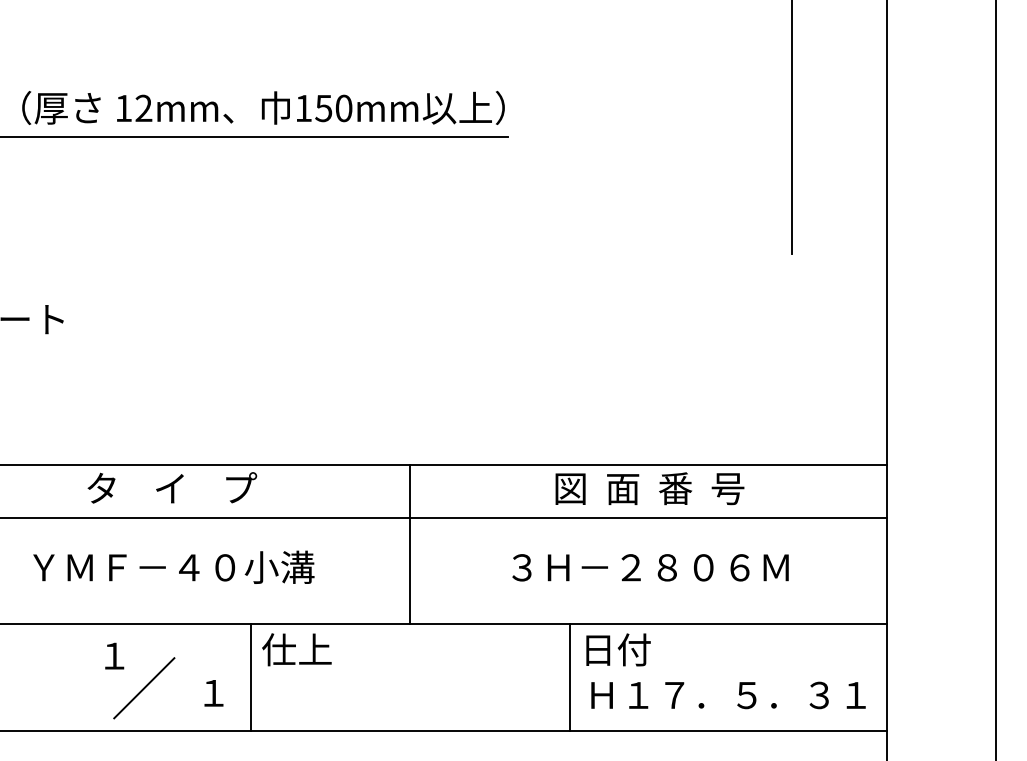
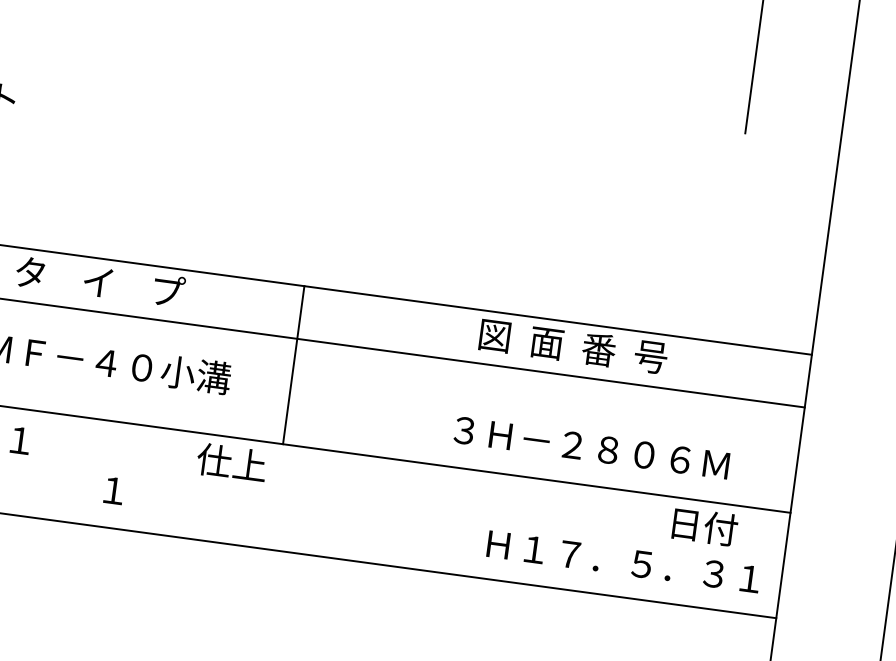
line: (410, 544) -> (294, 365), moved
text: (650, 567) -> (591, 447), moved
text: (296, 649) -> (231, 462), moved
text: (618, 649) -> (705, 526), moved
line: (250, 677) -> (152, 480), removed
line: (569, 677) -> (468, 522), removed
line: (144, 688) -> (45, 476), removed

